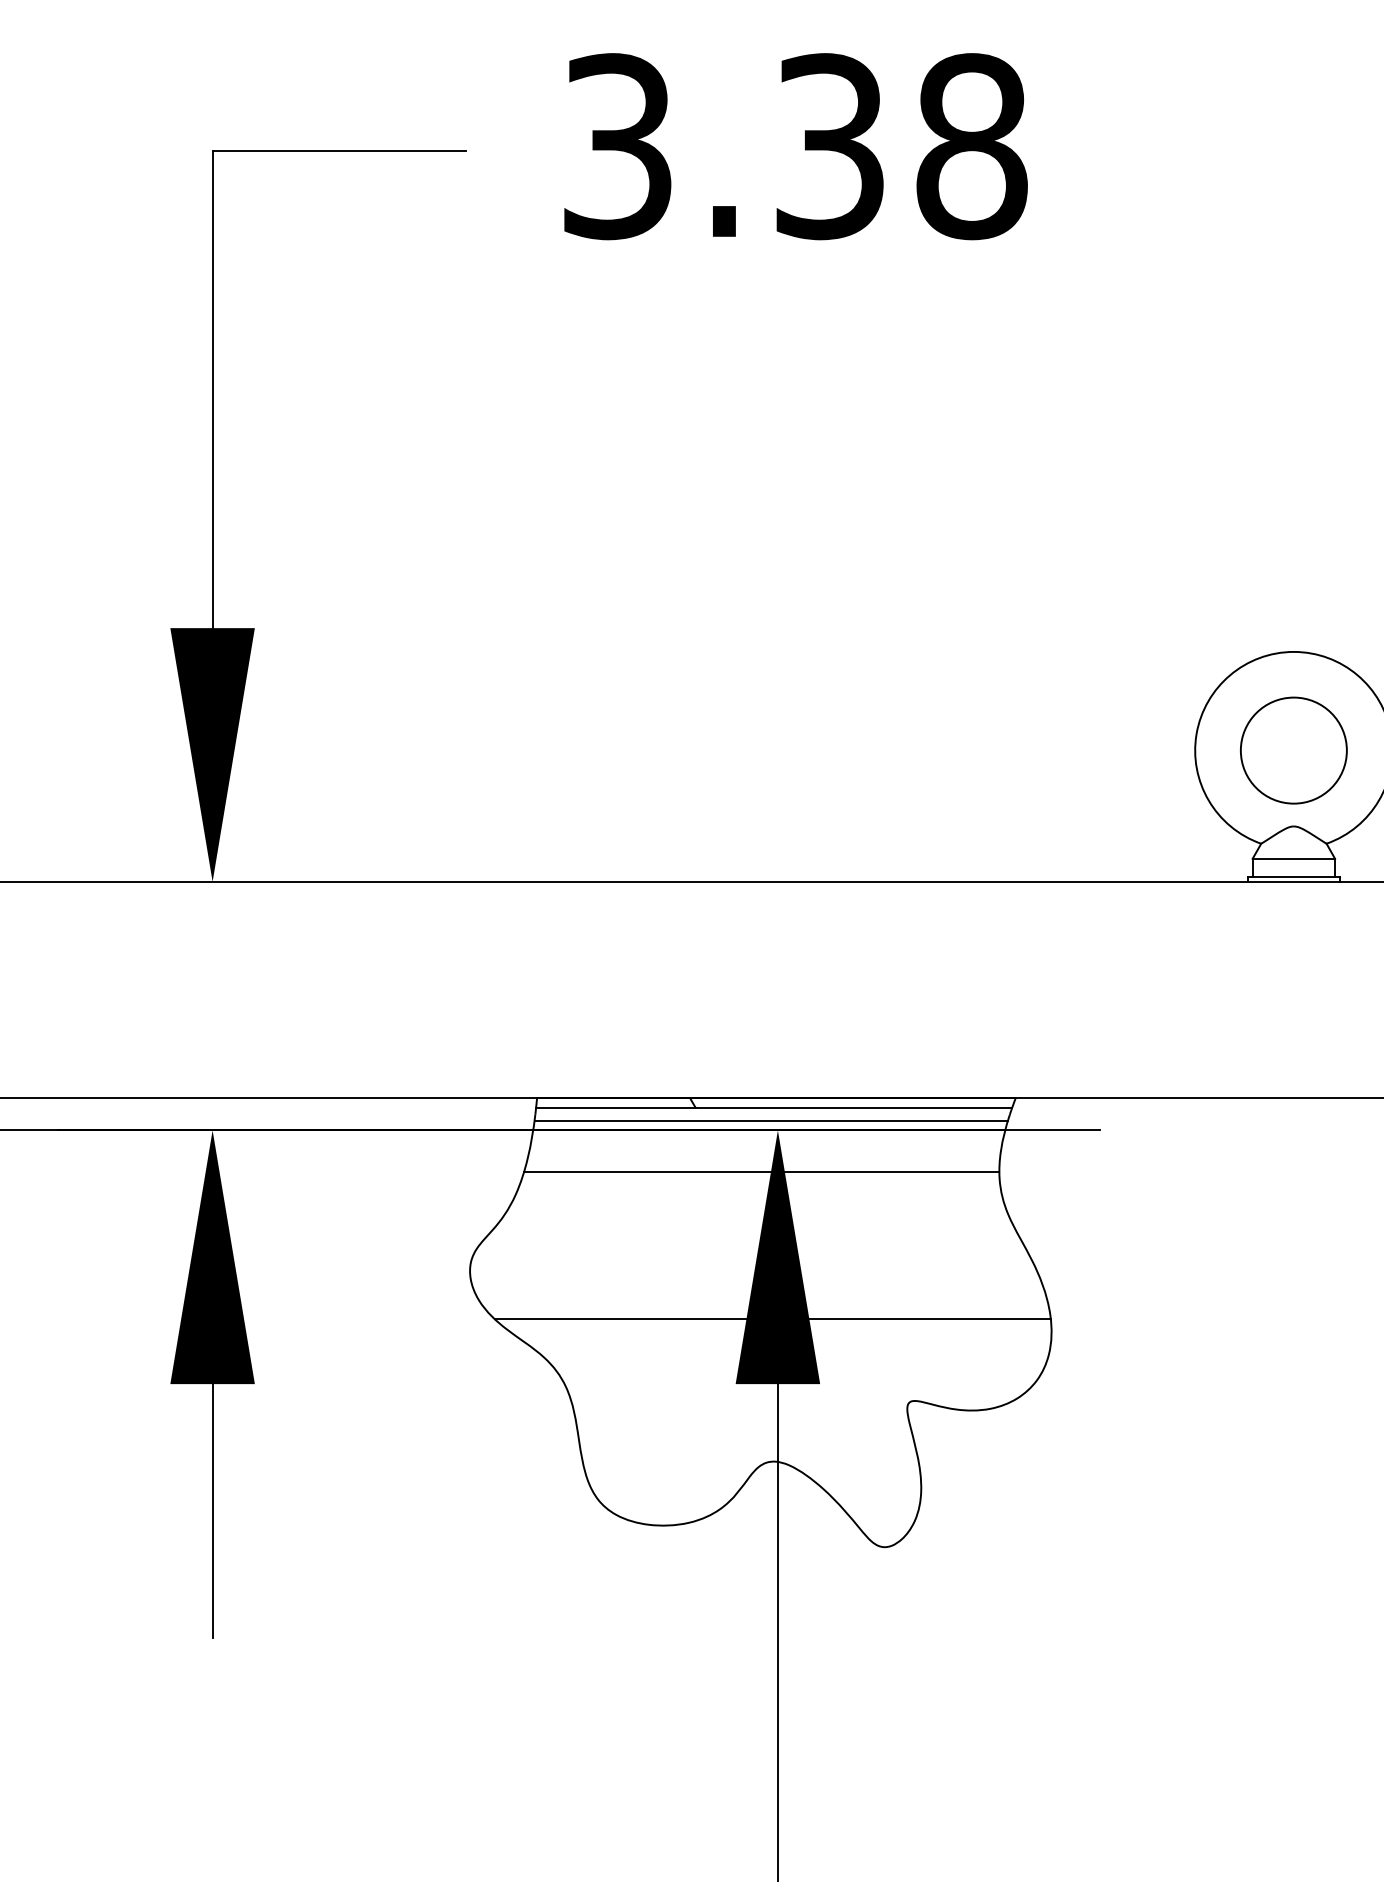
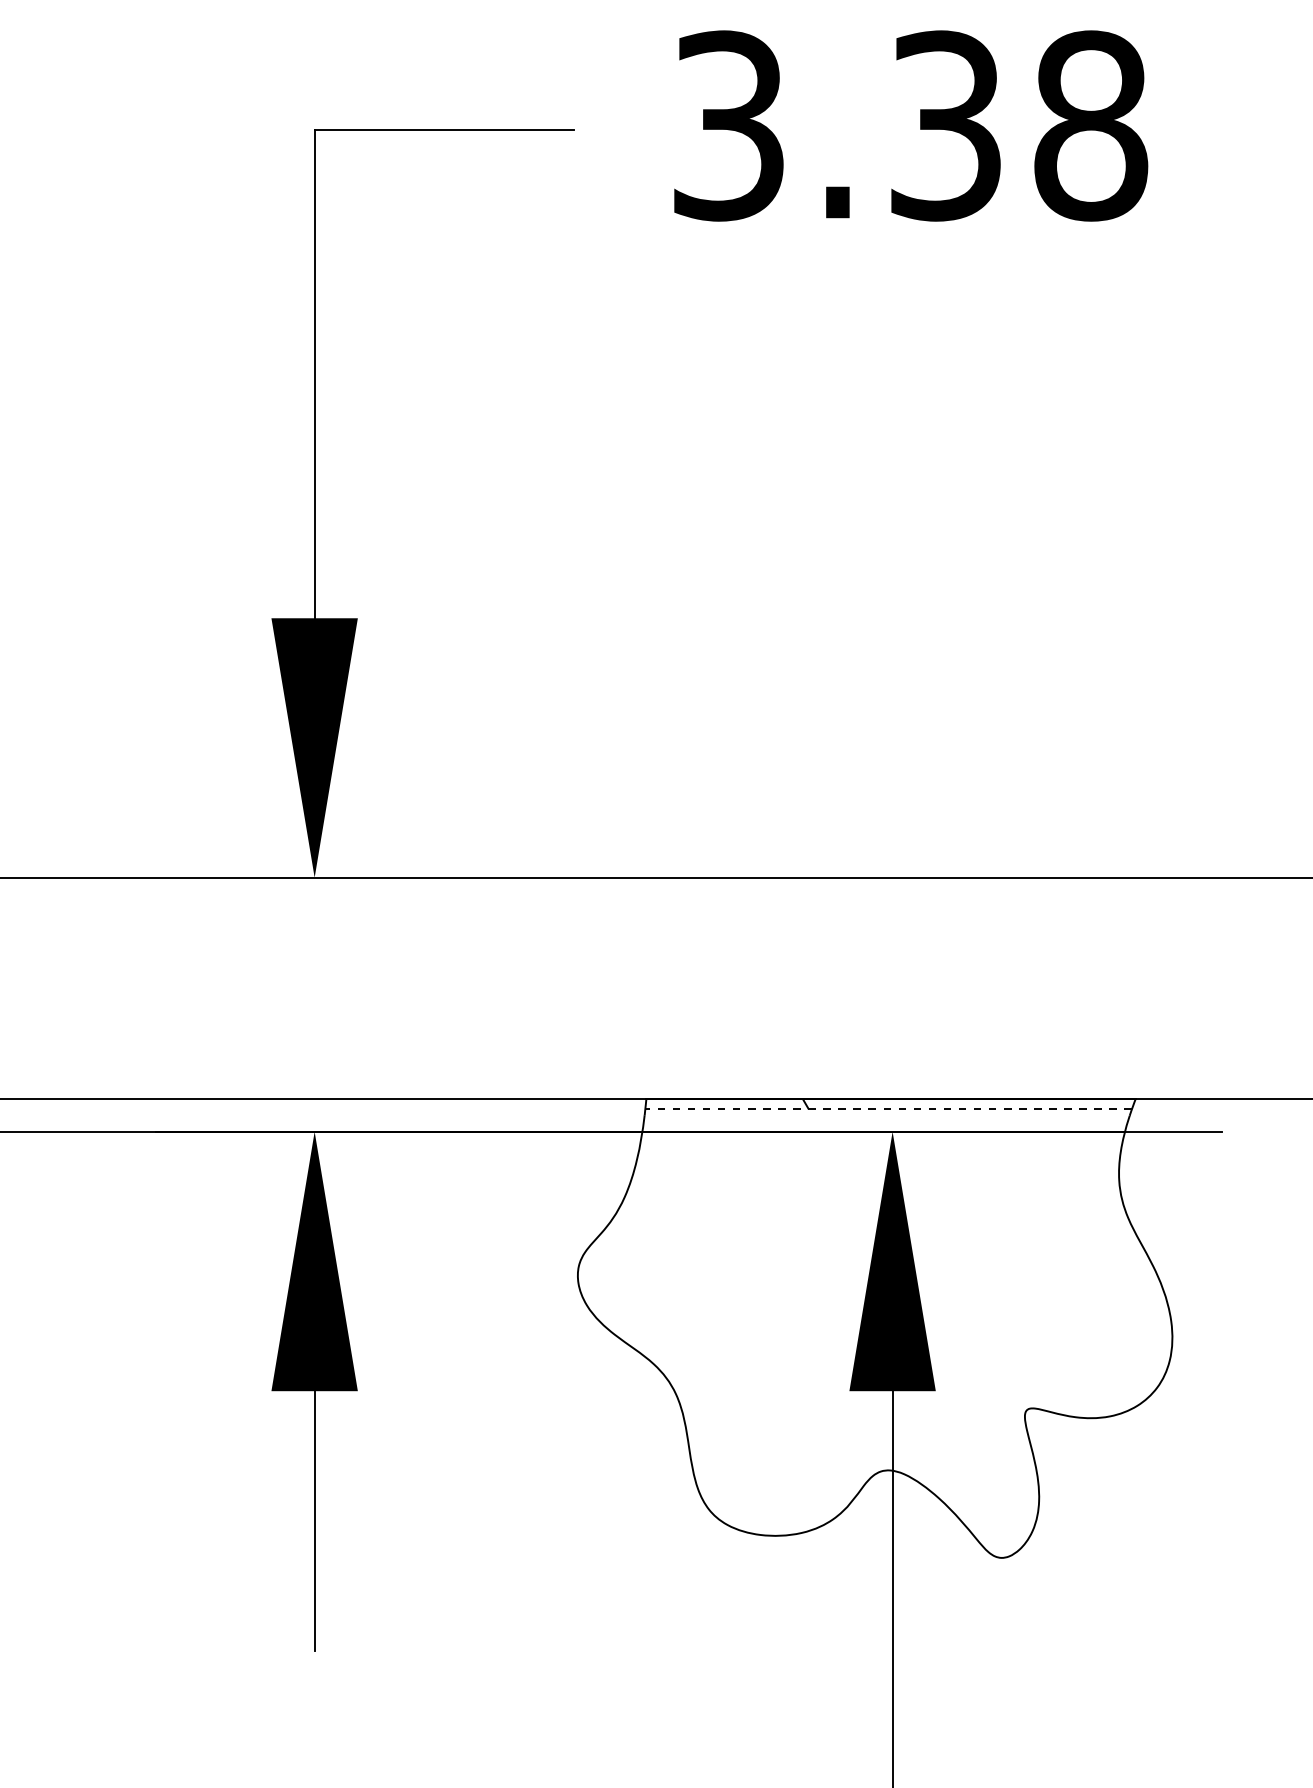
line: (774, 1108) -> (889, 1109), solid -> dashed
line: (770, 1120) -> (885, 1121), removed
line: (761, 1171) -> (875, 1173), removed
line: (772, 1319) -> (887, 1325), removed

